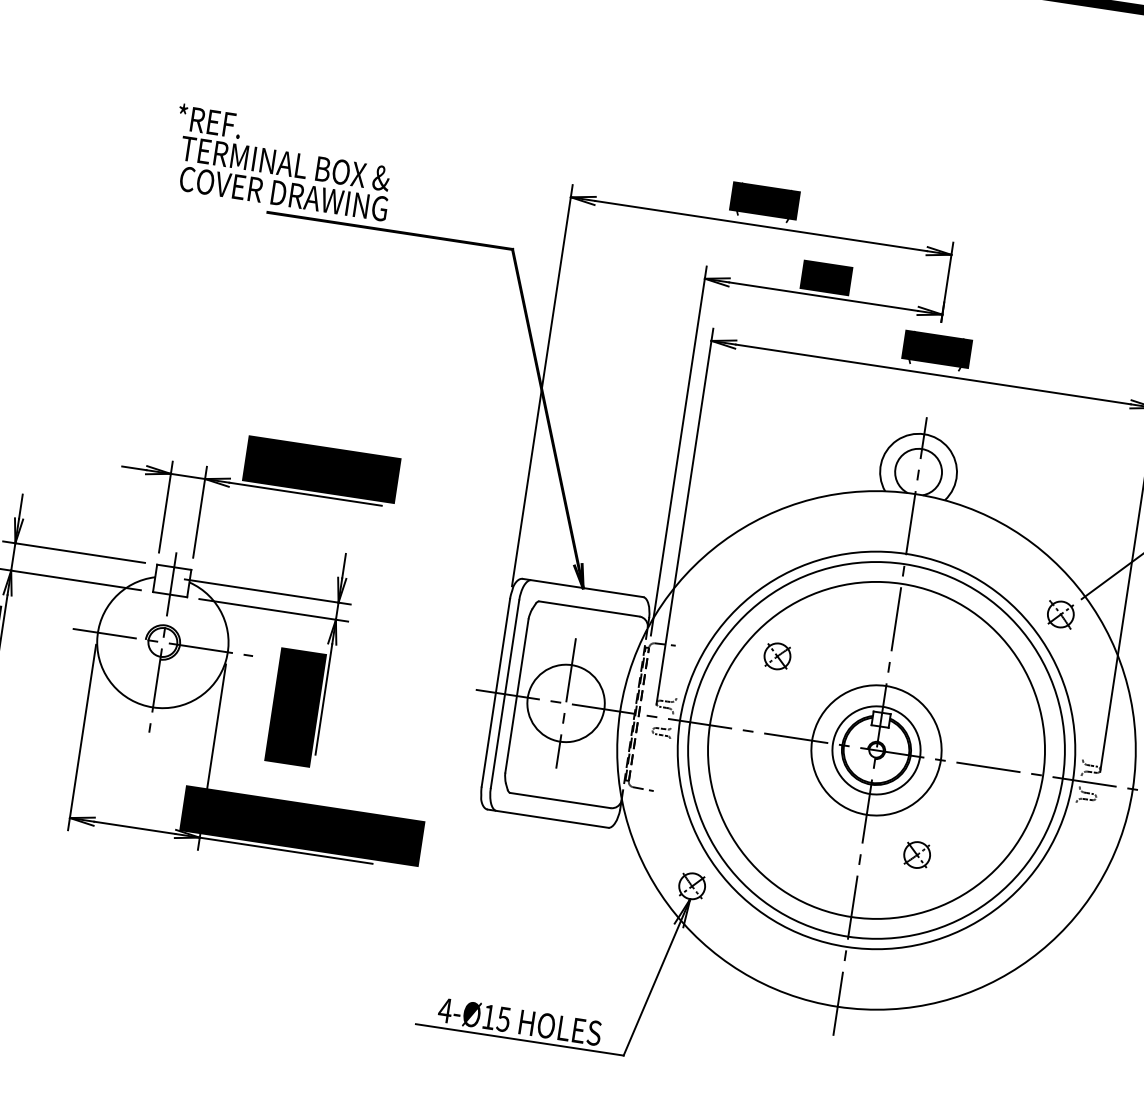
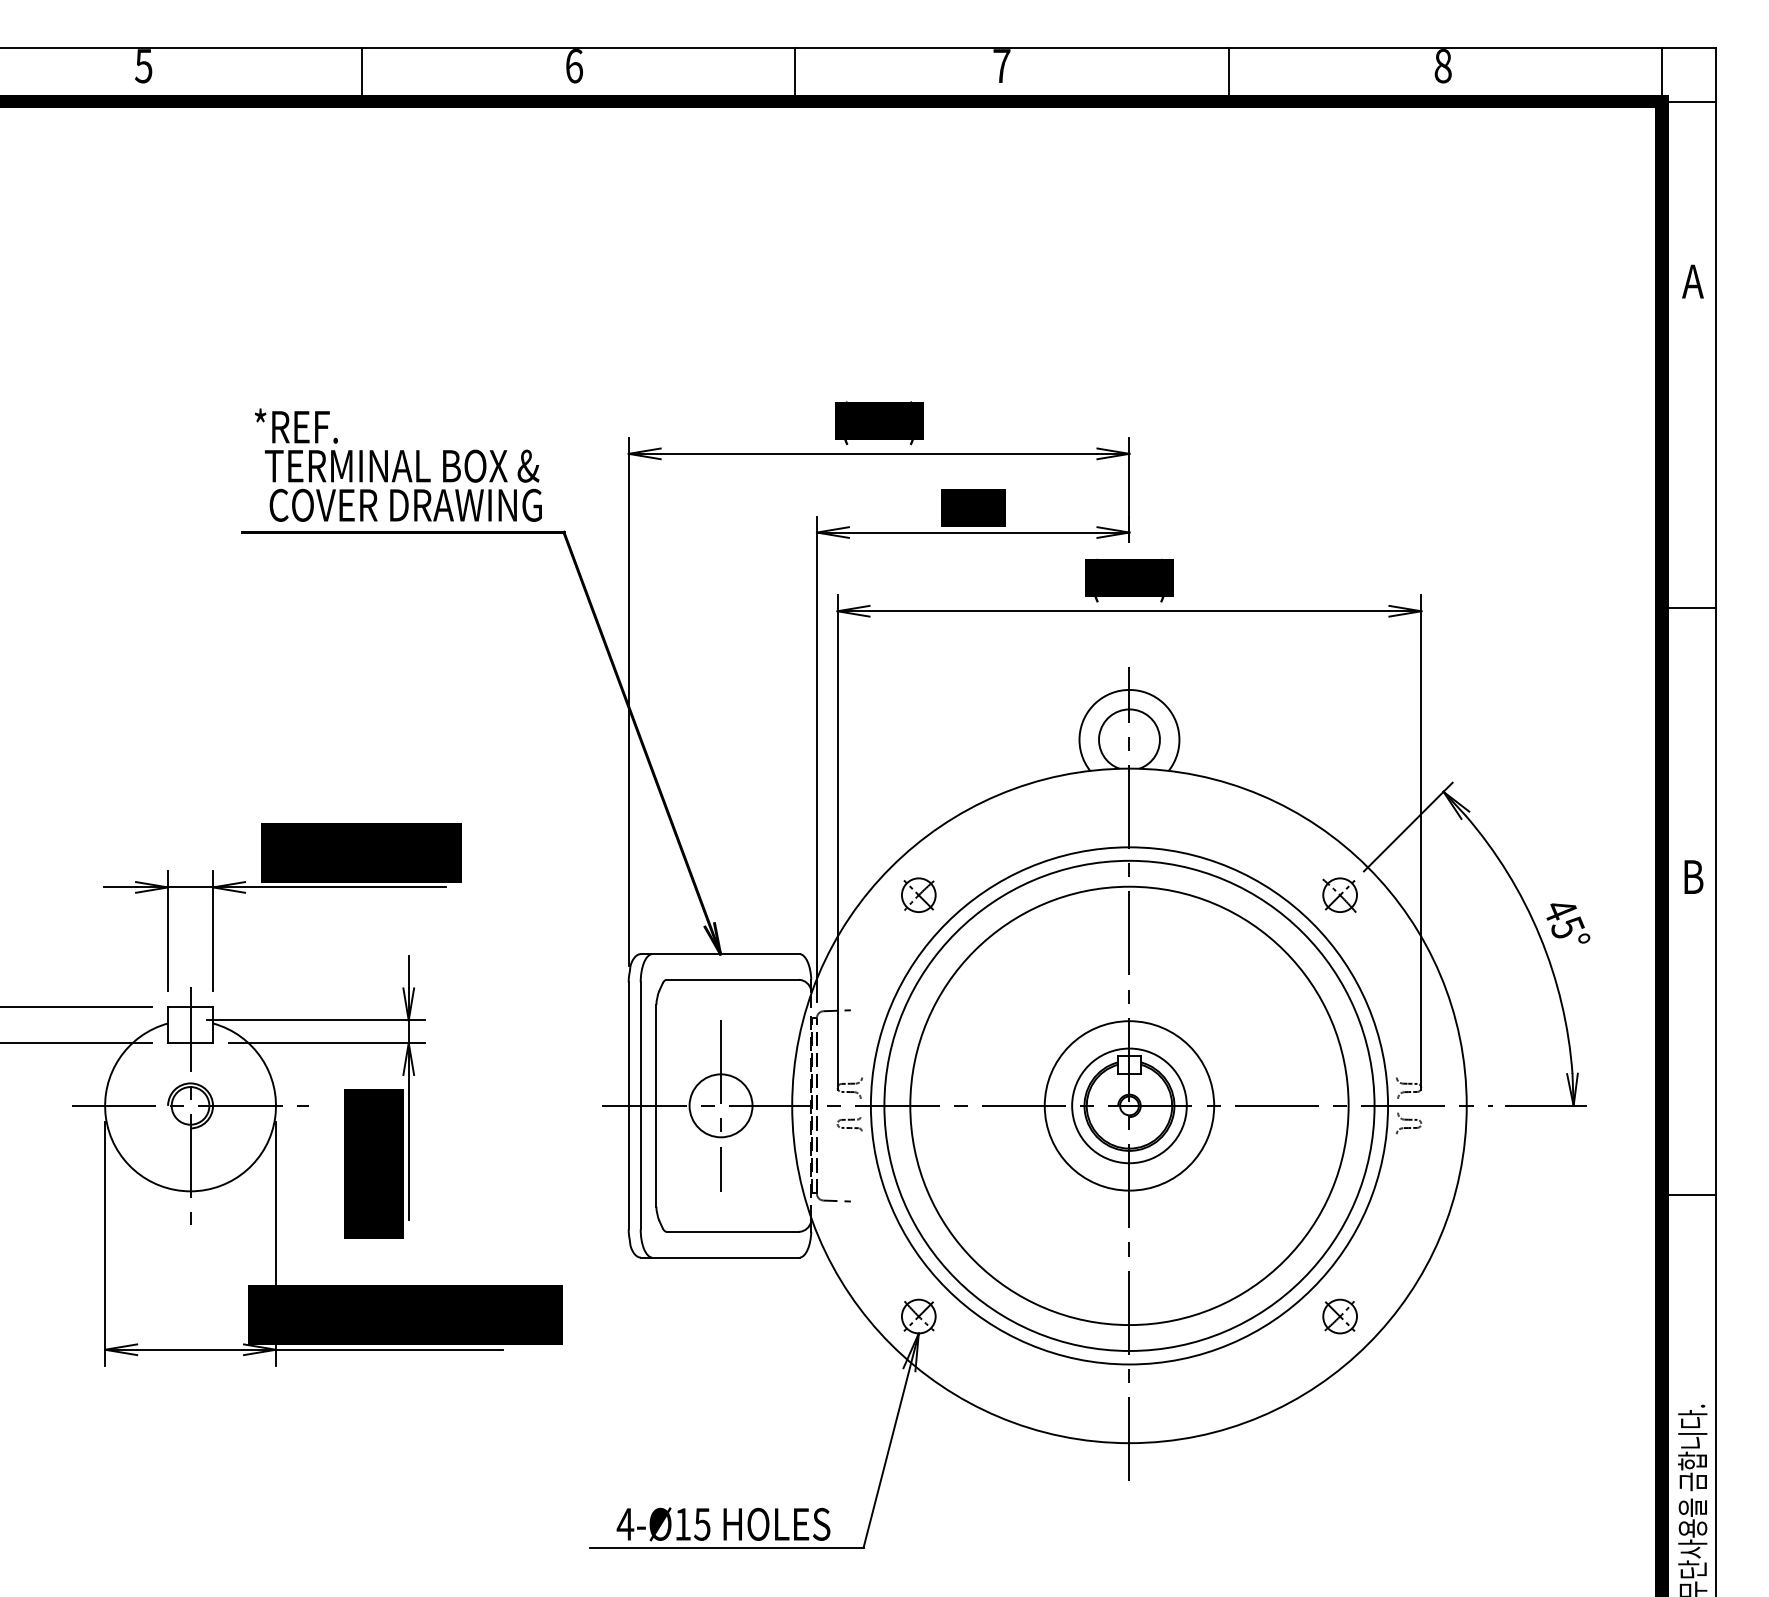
text: (282, 161) -> (397, 464), moved
part: (777, 655) -> (918, 894), moved
circle: (565, 703) -> (720, 1105), size x0.62
part: (916, 854) -> (1339, 1316), moved

